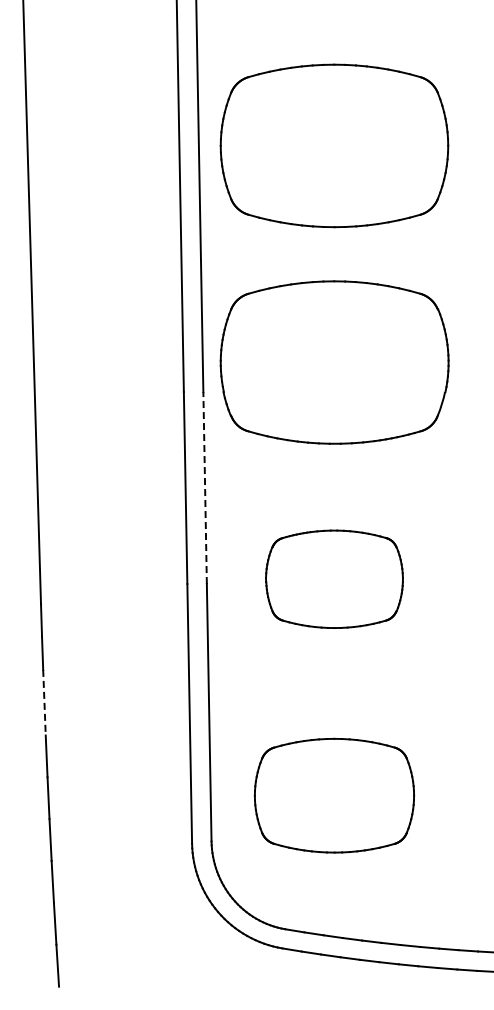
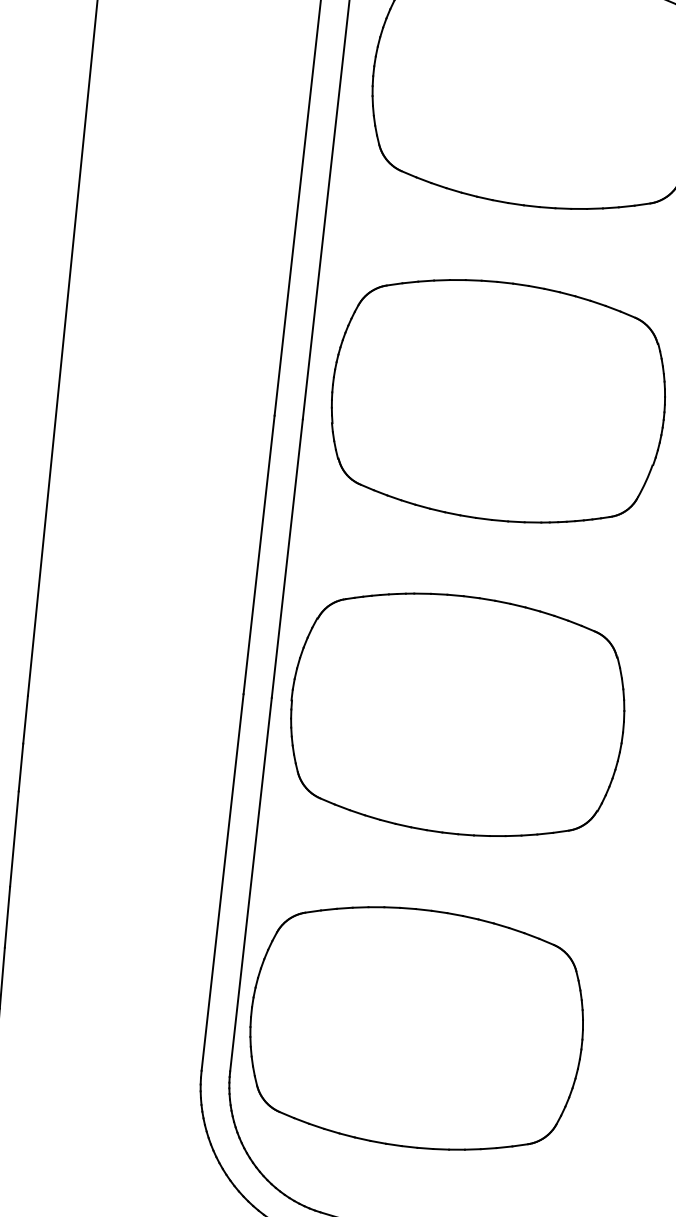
line: (205, 488) -> (287, 559), dashed -> solid
part: (334, 579) -> (457, 715), size x1.67
line: (44, 702) -> (14, 838), dashed -> solid
part: (334, 795) -> (416, 1027), size x1.43

